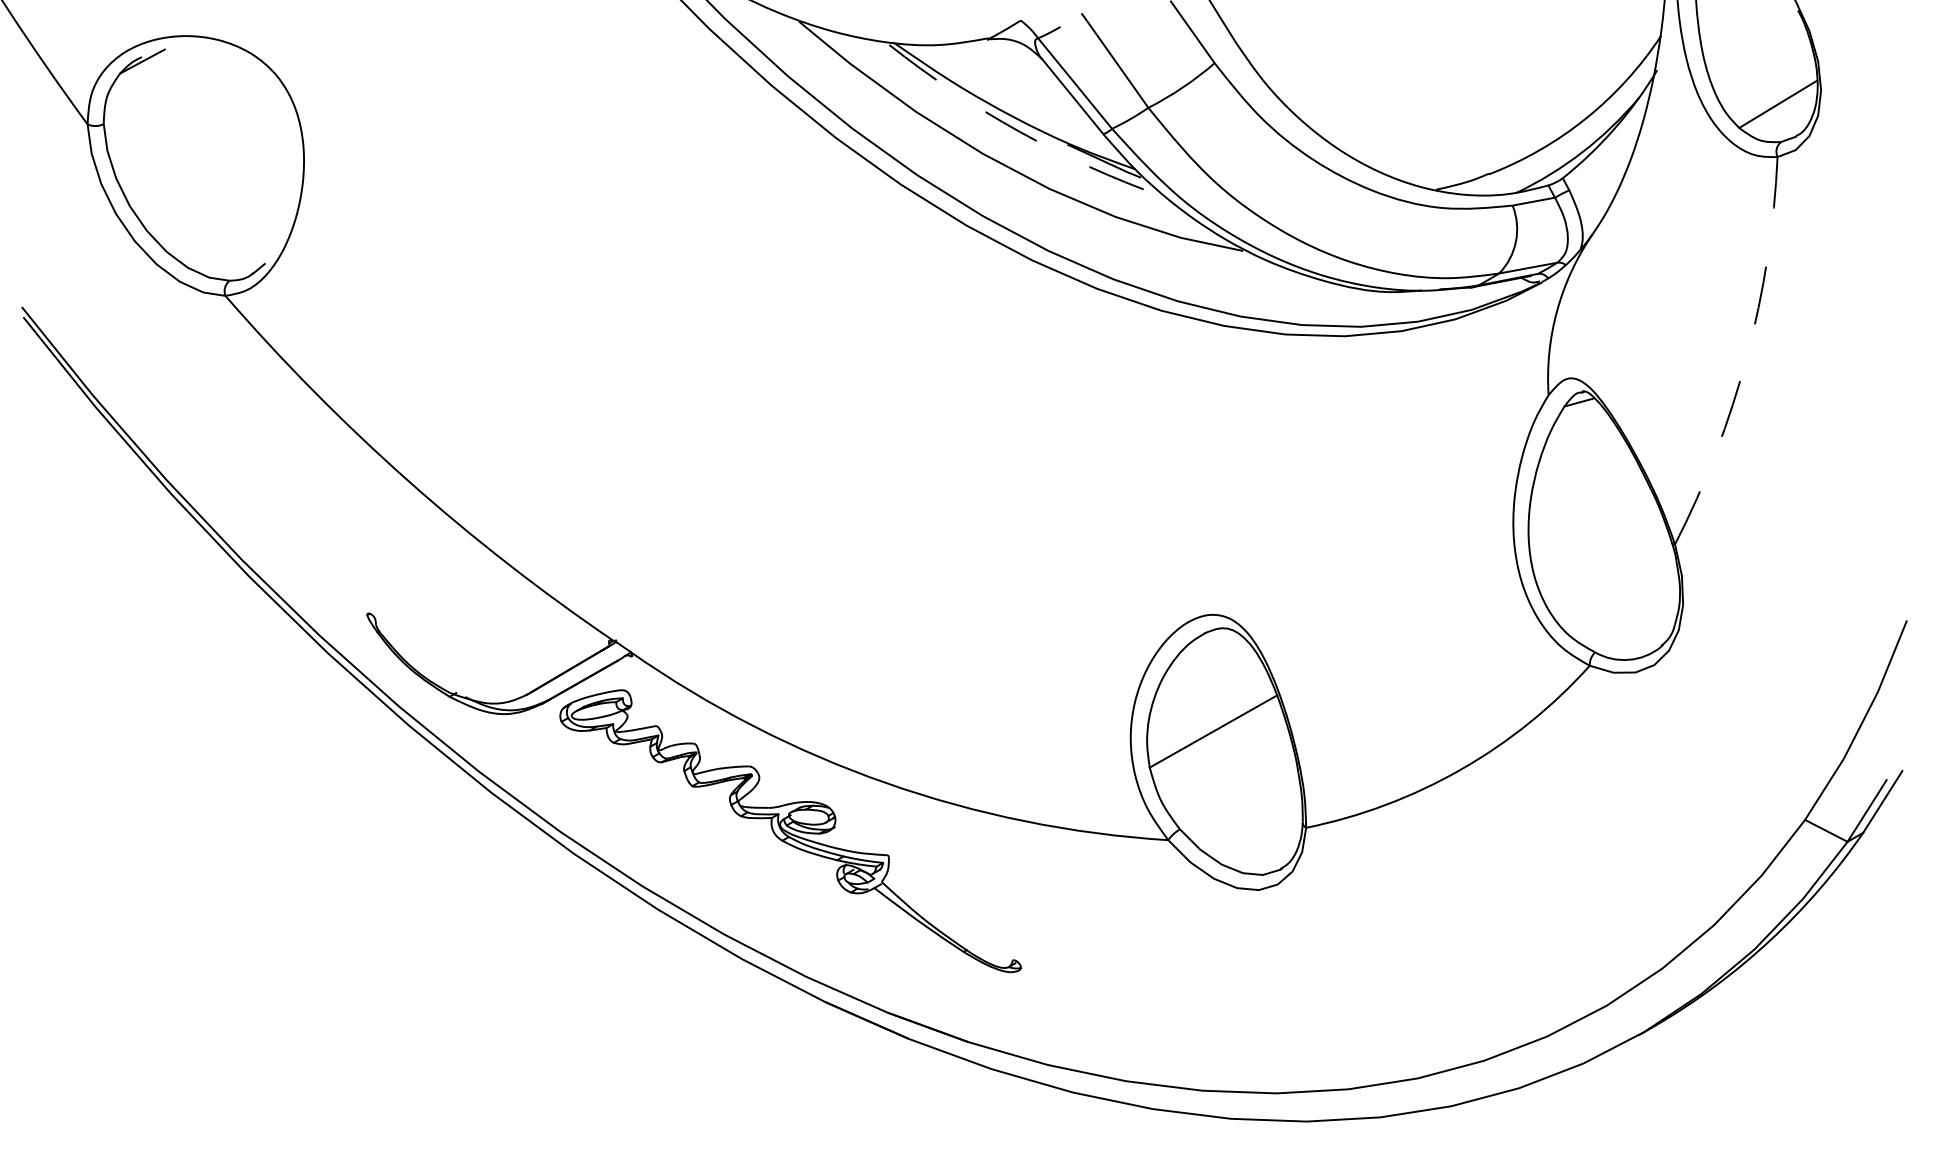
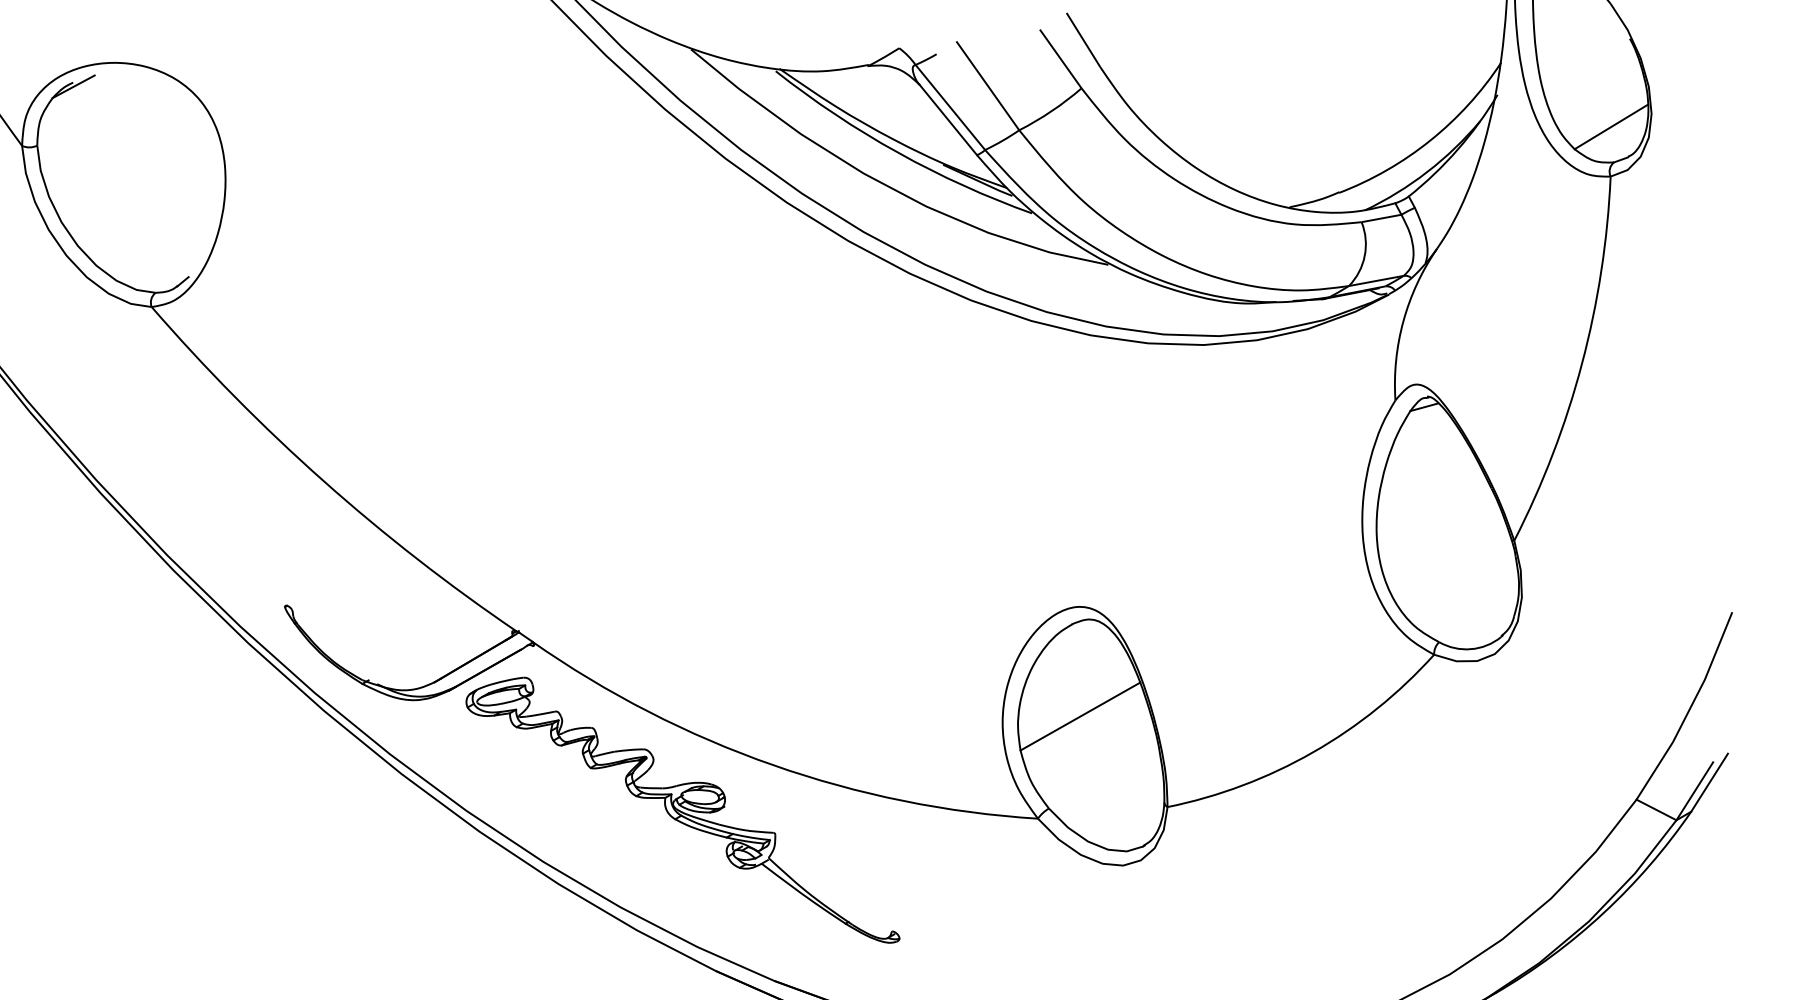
arc: (1019, 131) -> (898, 152), dashed -> solid
arc: (1747, 356) -> (1582, 364), dashed -> solid

